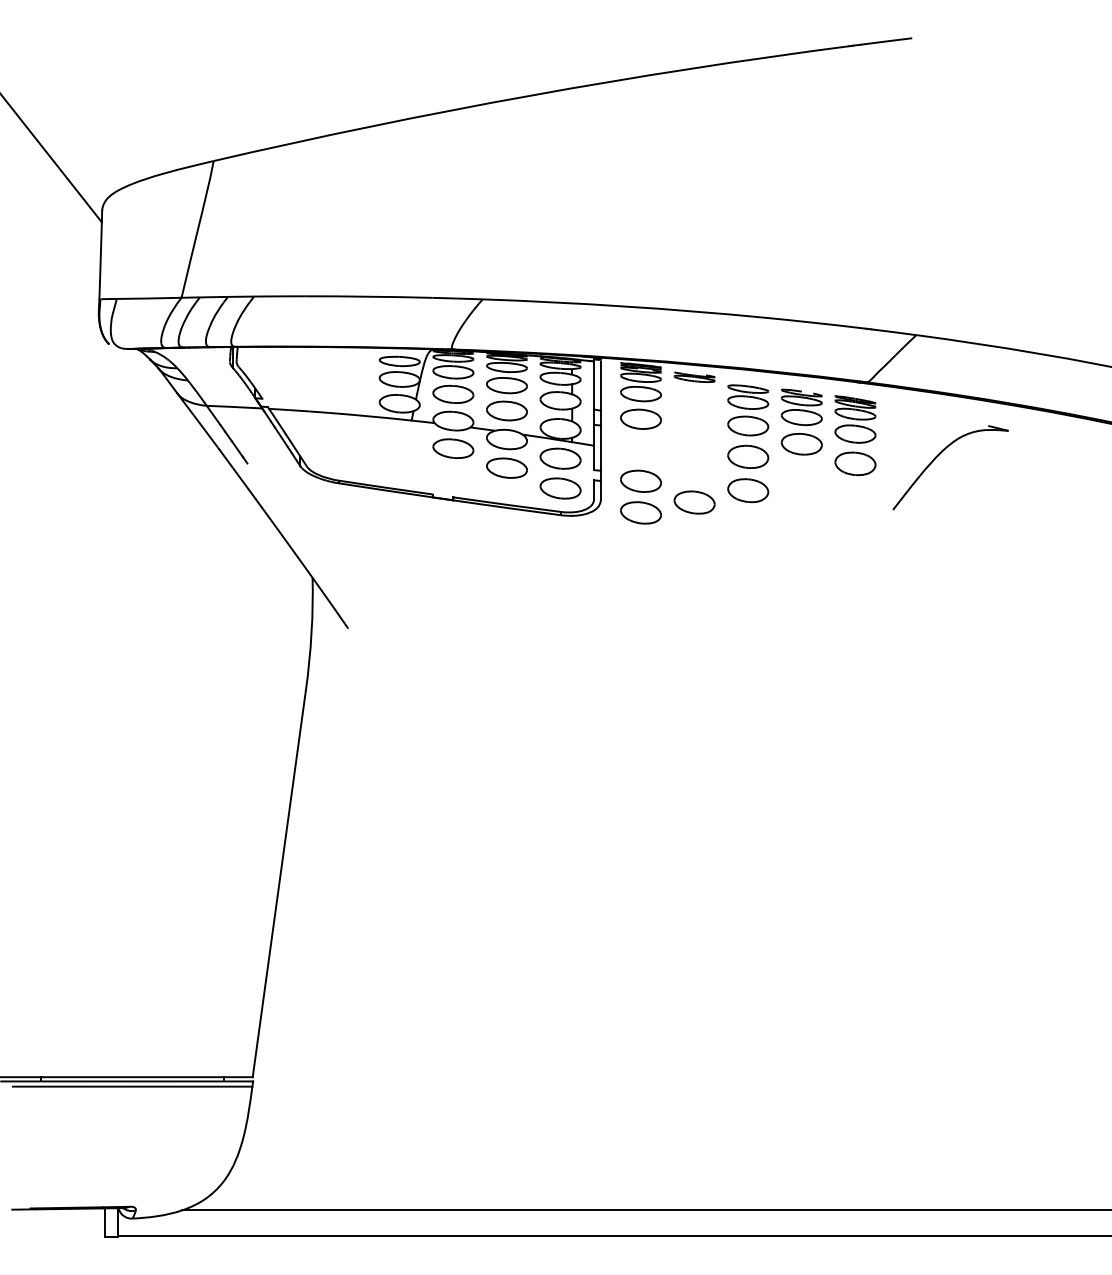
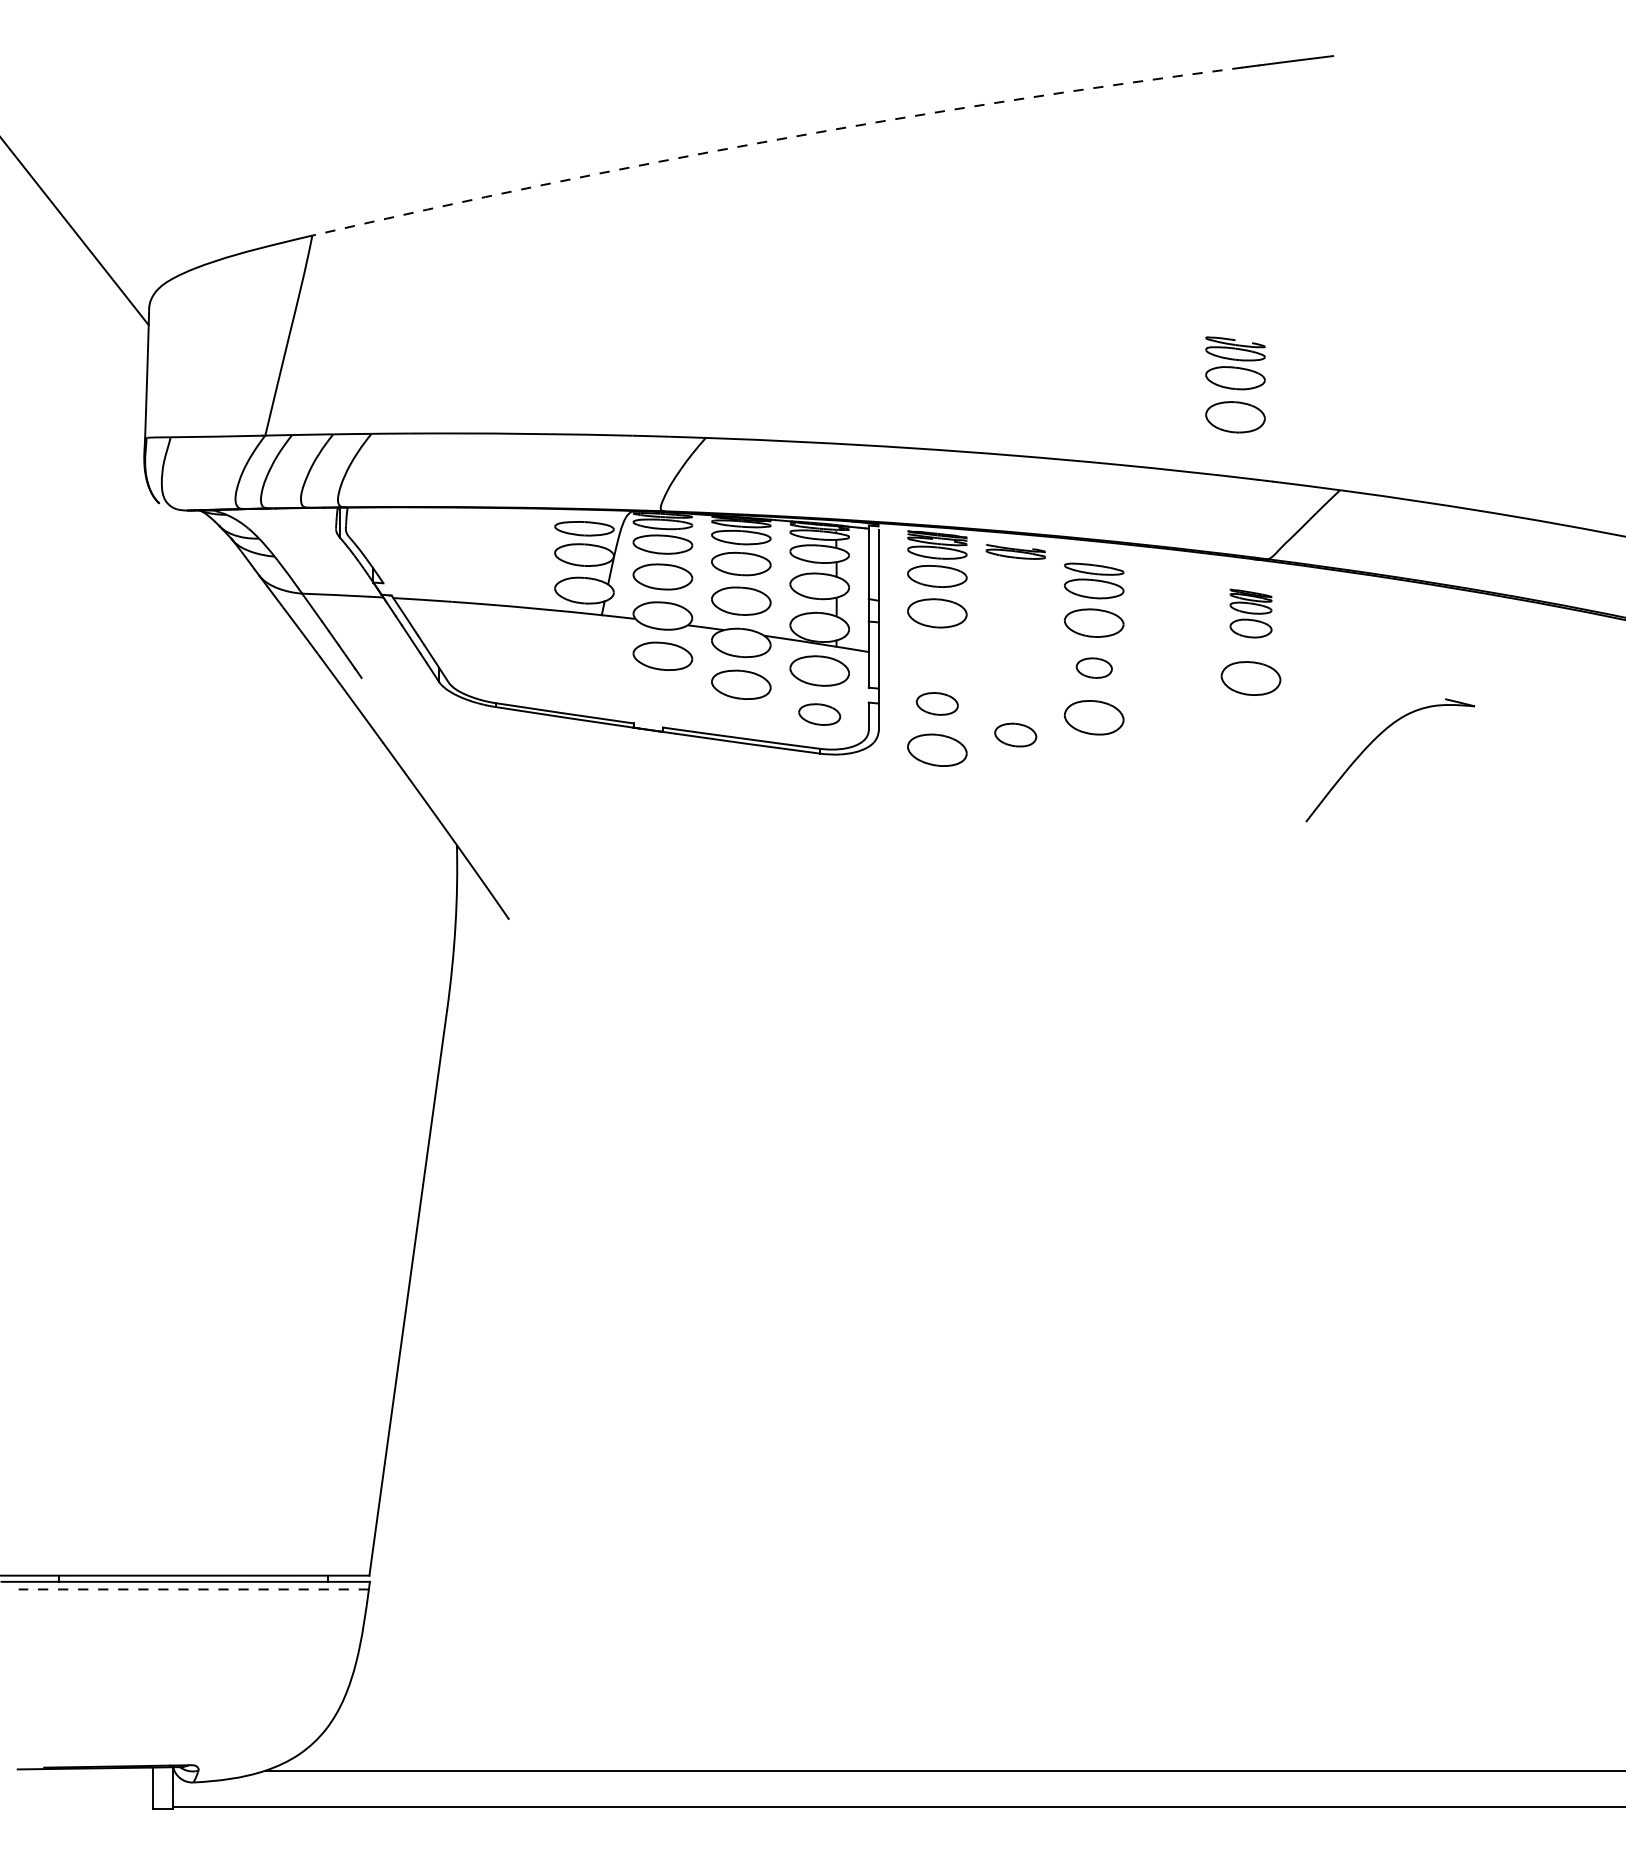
arc: (530, 95) -> (775, 139), solid -> dashed
part: (855, 419) -> (1251, 613), size x0.7
part: (801, 421) -> (1234, 383), moved
part: (939, 455) -> (1373, 742), moved
part: (748, 456) -> (1094, 667), size x0.6
part: (640, 480) -> (936, 702), size x0.7
part: (560, 488) -> (819, 714), size x0.7
part: (694, 502) -> (1015, 735), size x0.7
line: (132, 1086) -> (193, 1589), solid -> dashed

